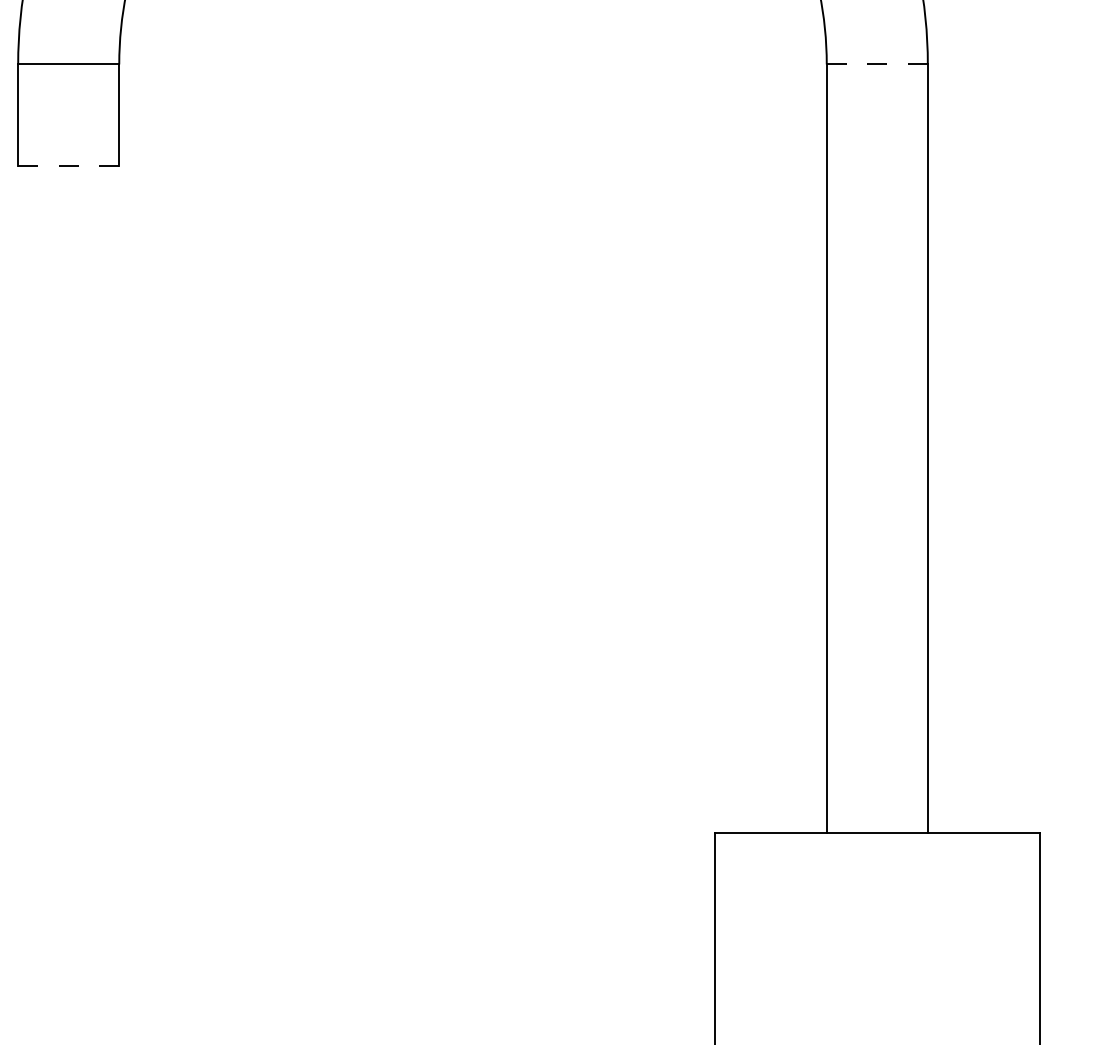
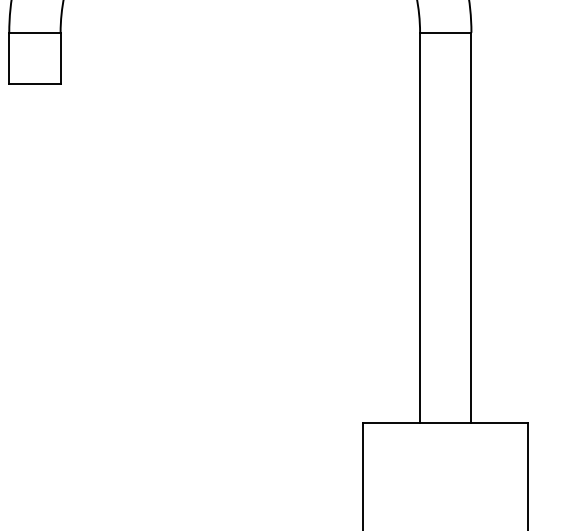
line: (876, 63) -> (445, 32), dashed -> solid
line: (67, 166) -> (34, 84), dashed -> solid

